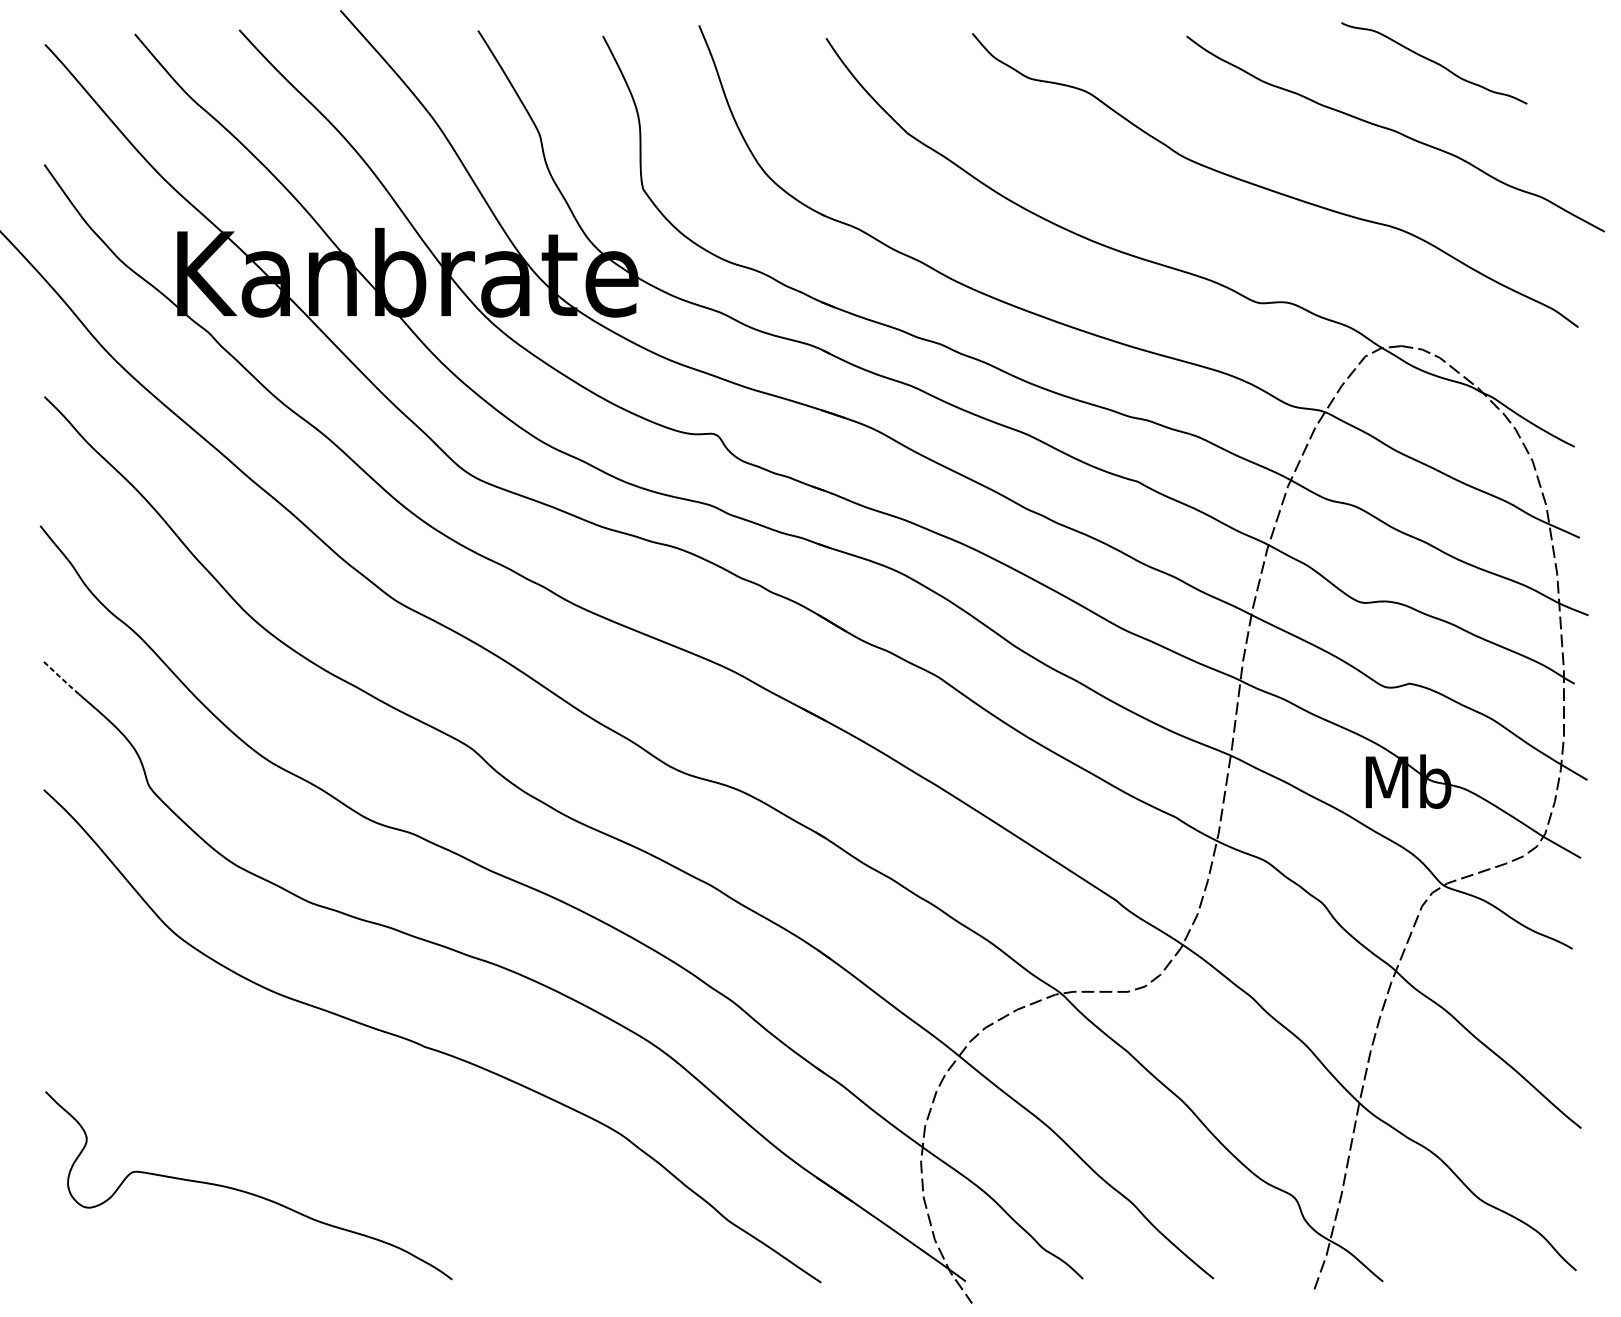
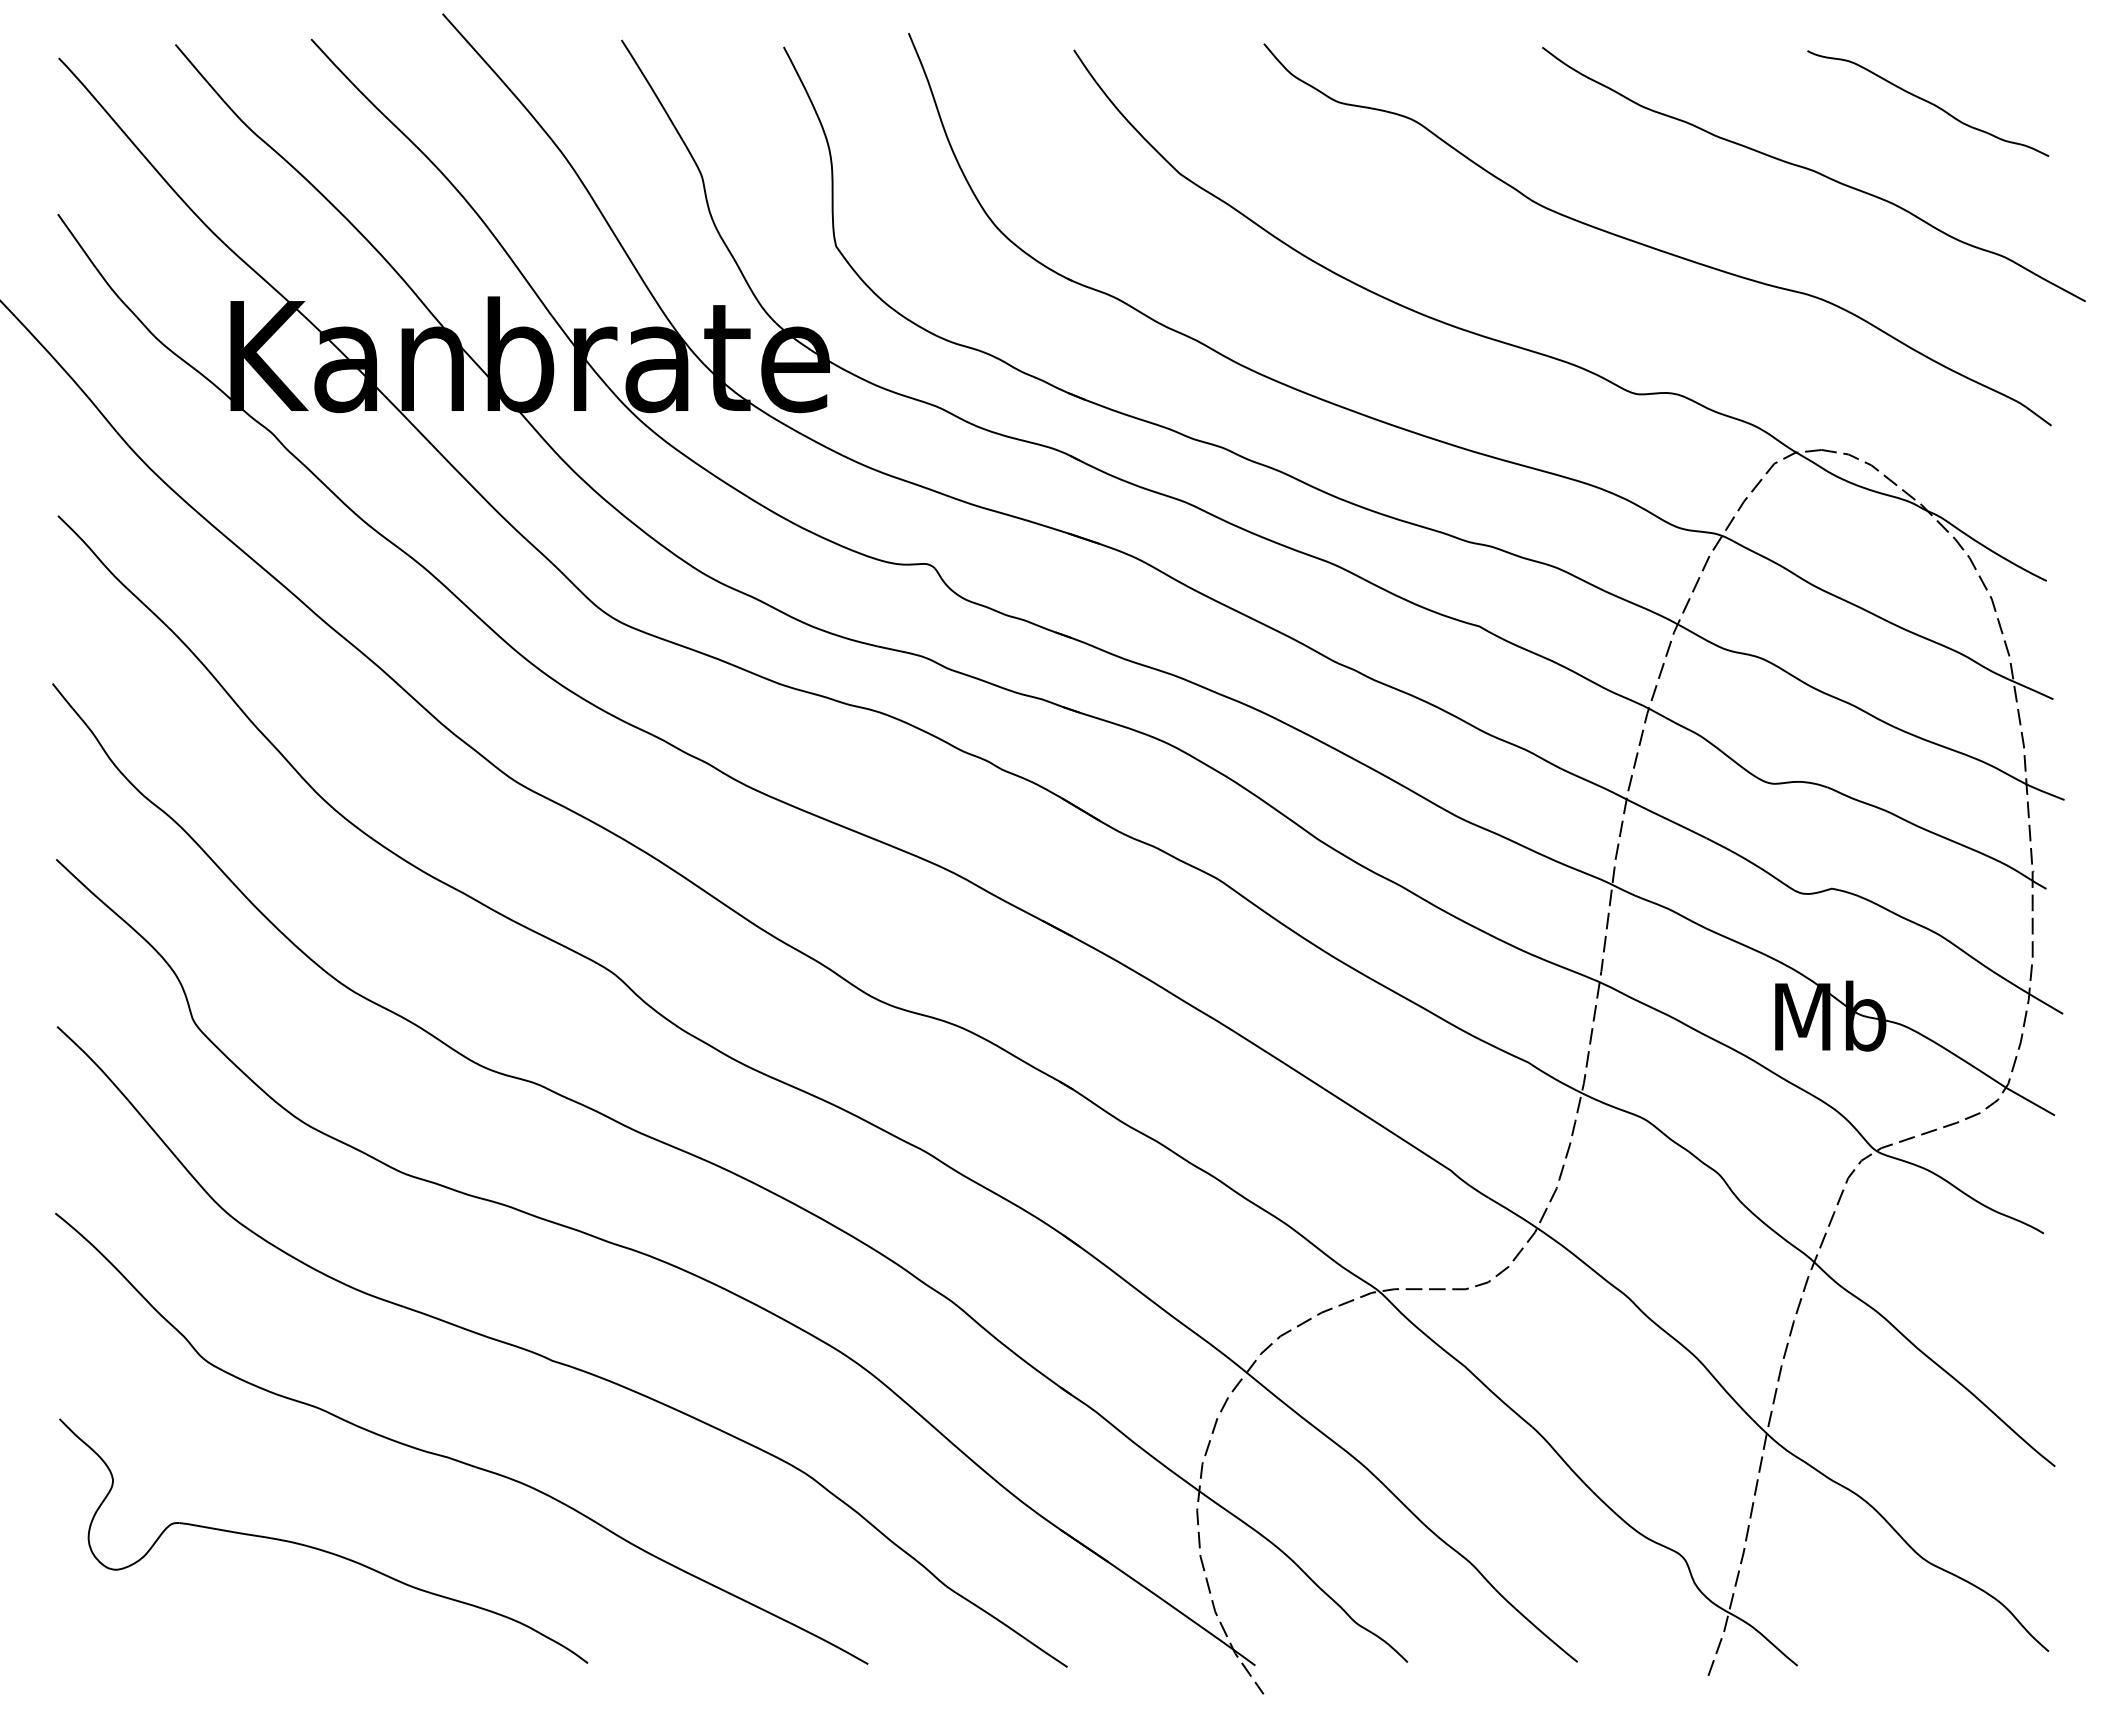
curve: (1434, 63) -> (1928, 103), moved
line: (61, 678) -> (79, 881), dashed -> solid
part: (349, 1122) -> (454, 1458), added

